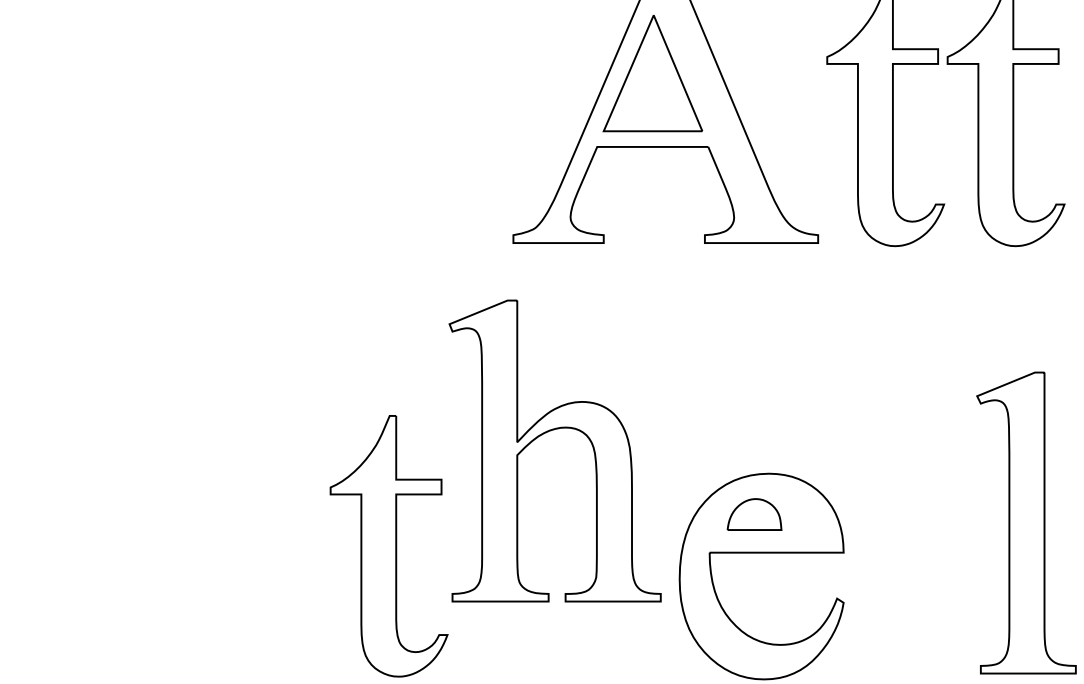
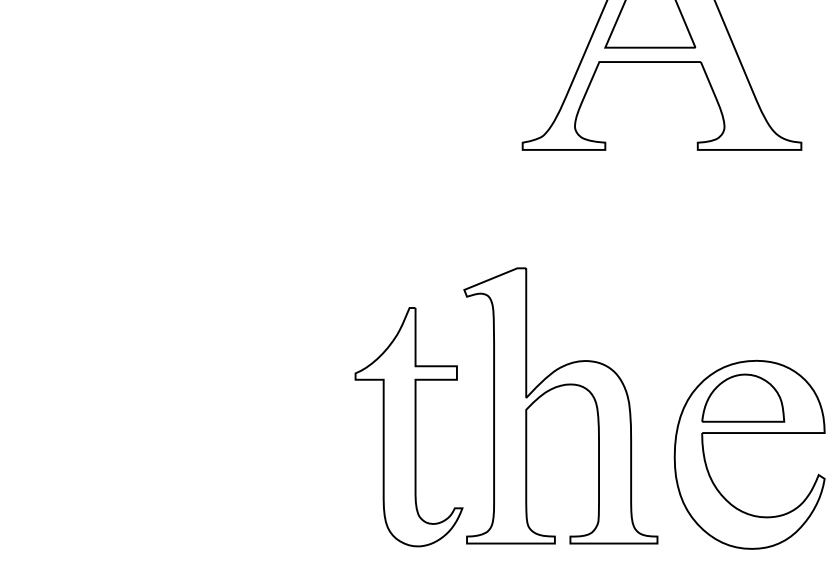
part: (546, 433) -> (552, 389), moved
part: (754, 514) -> (743, 398), size x1.67

